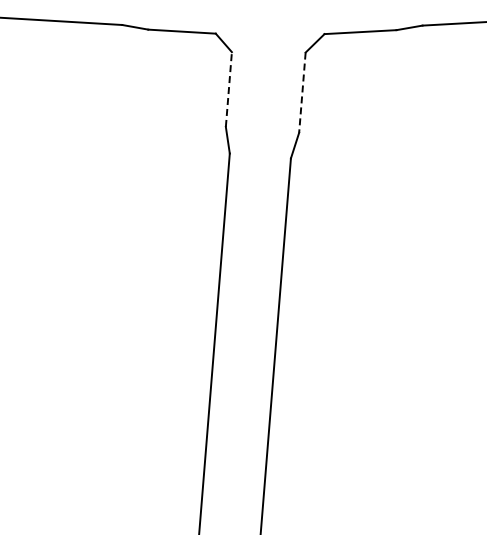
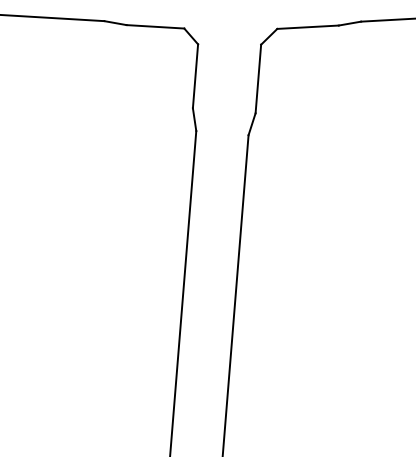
line: (228, 89) -> (195, 76), dashed -> solid
line: (302, 93) -> (258, 79), dashed -> solid

